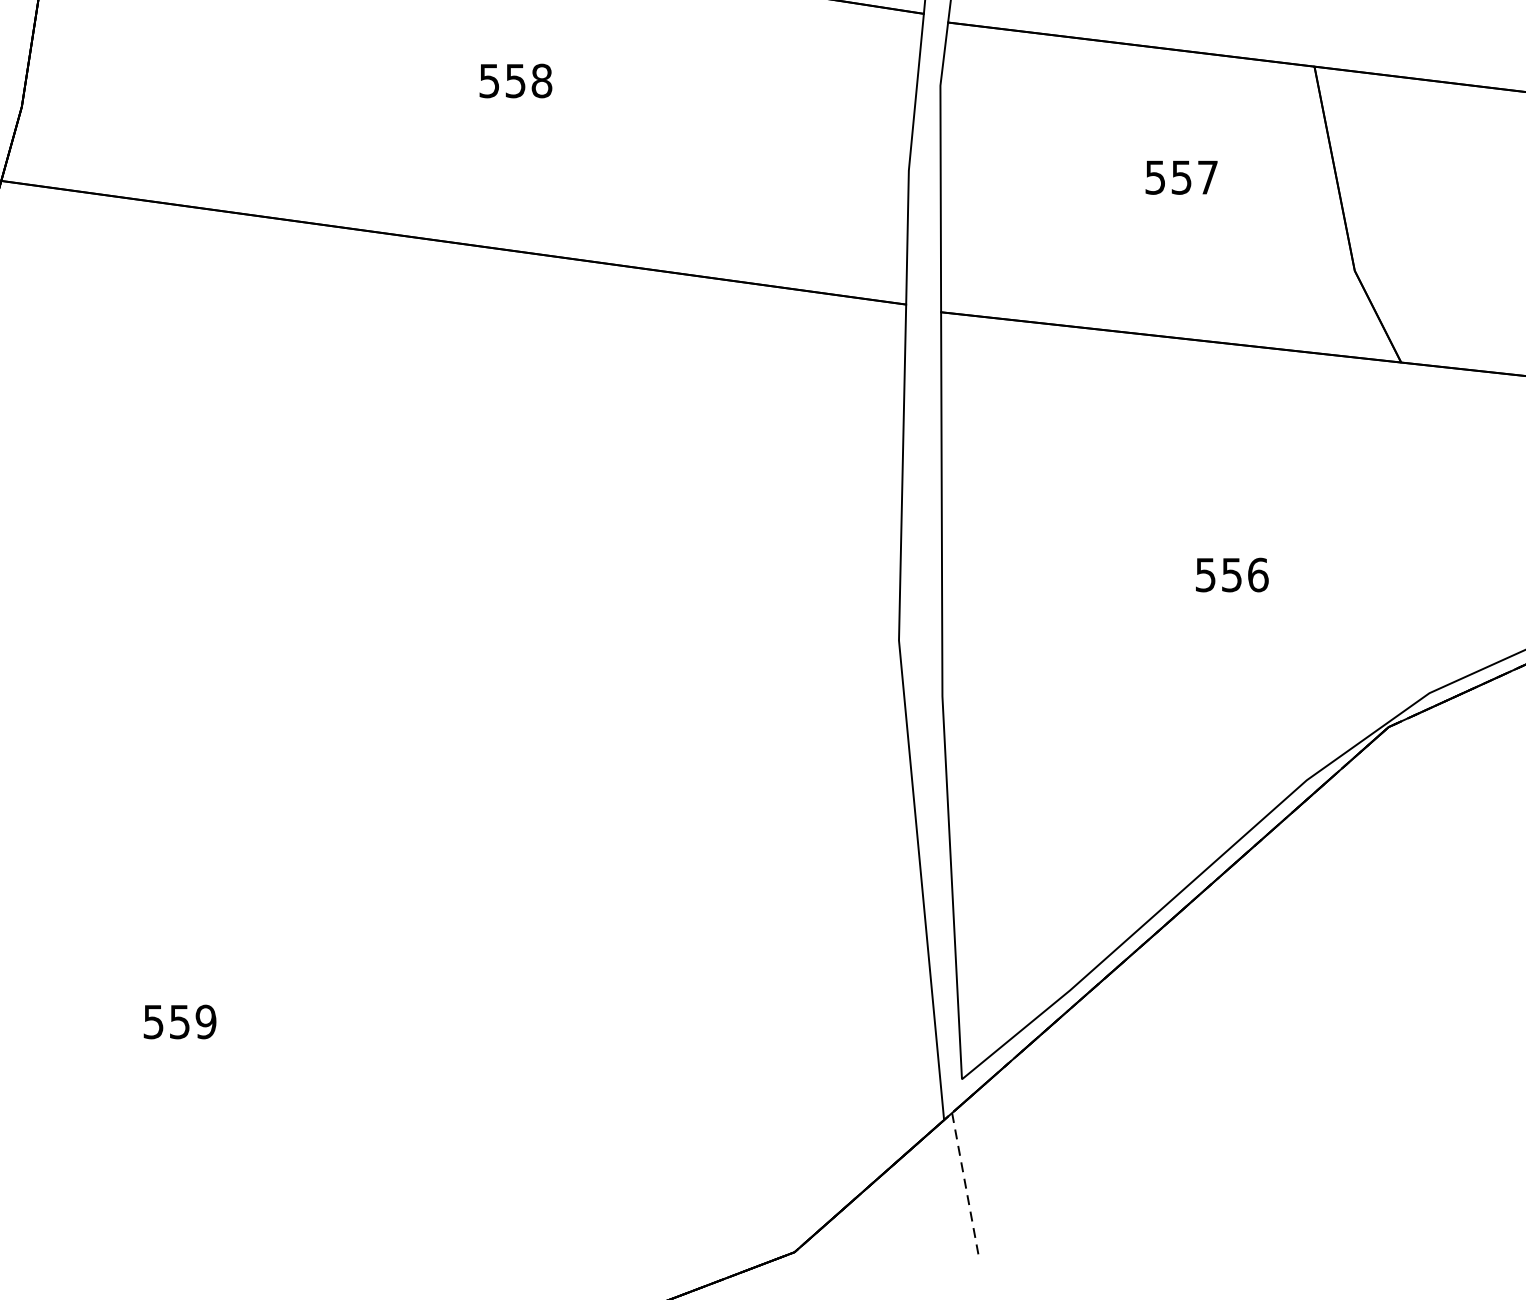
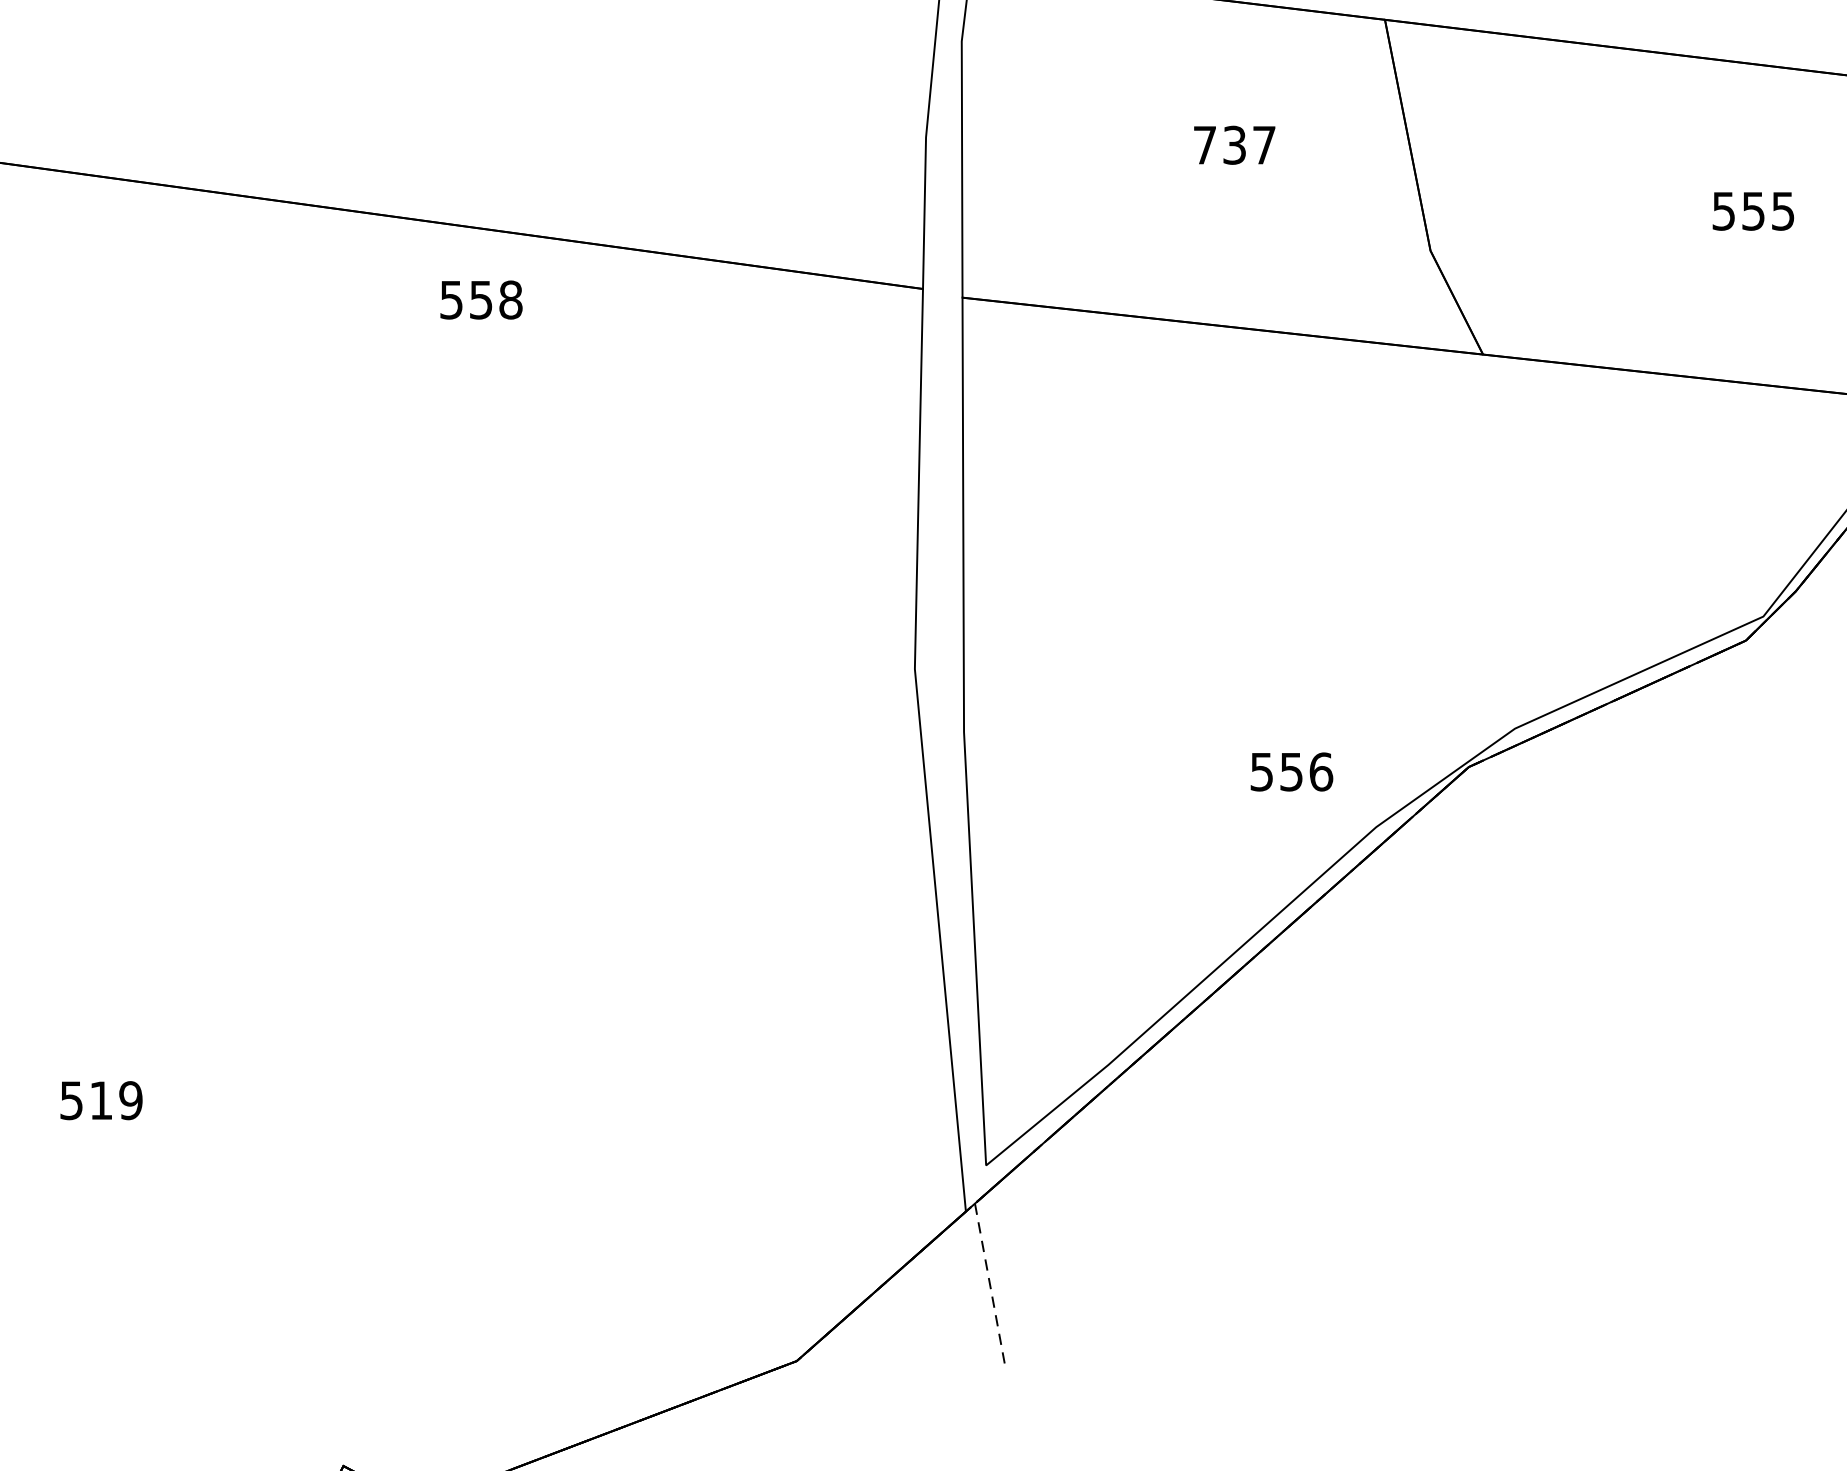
text: (515, 80) -> (481, 299), moved
text: (1168, 176) -> (1219, 144), 557 -> 737
text: (1231, 574) -> (1291, 771), moved
text: (180, 1021) -> (101, 1100), 559 -> 519

